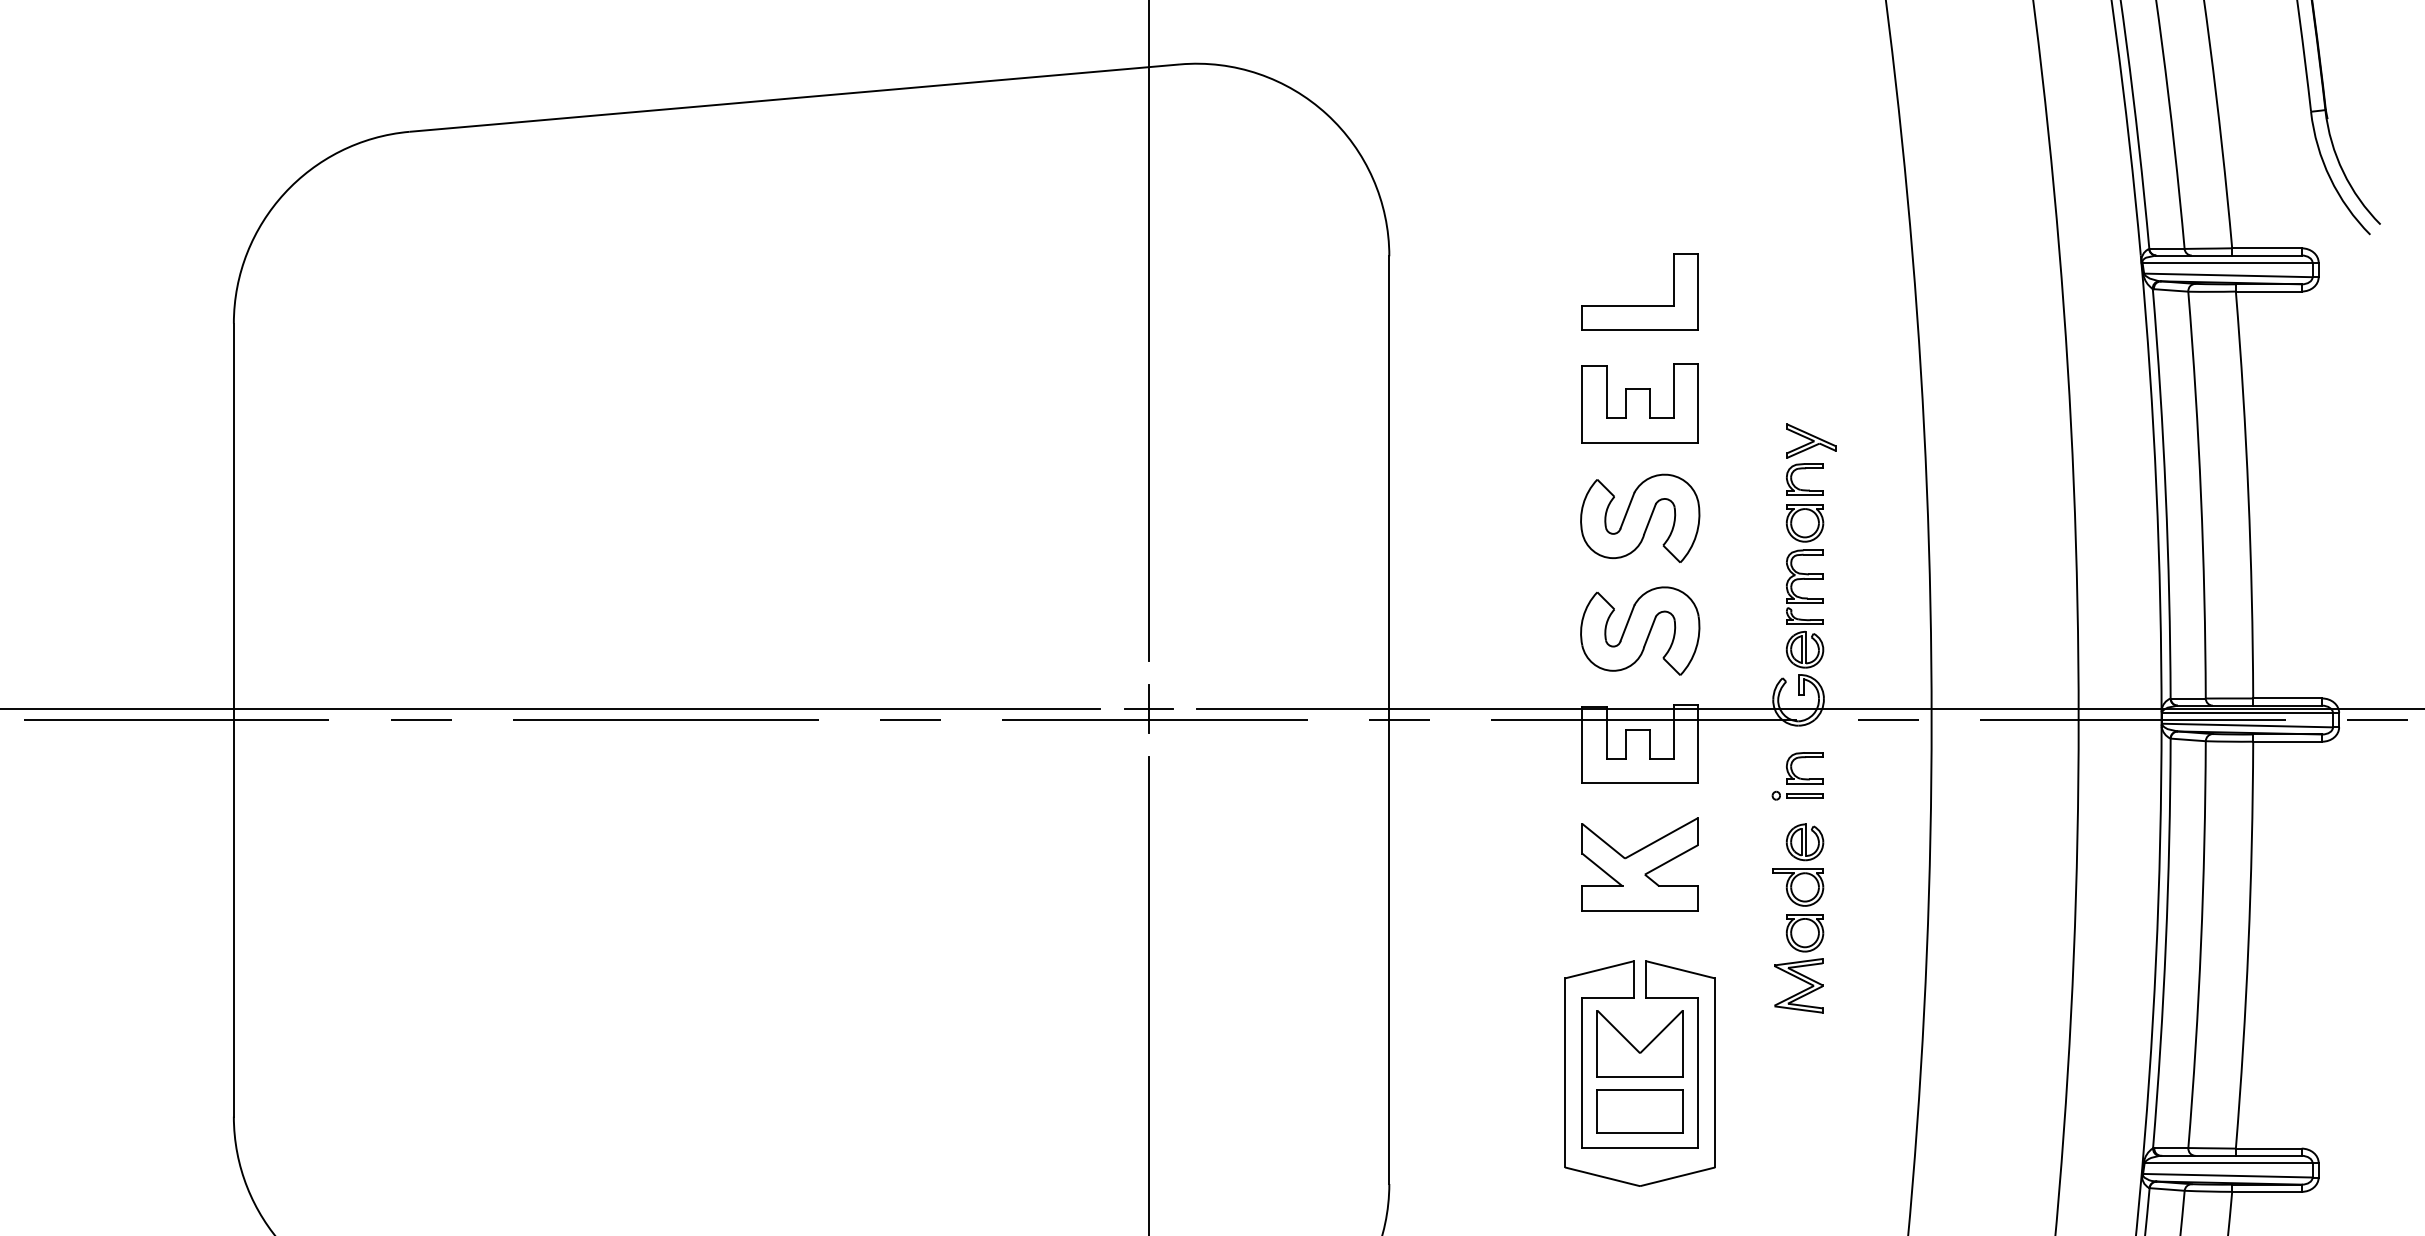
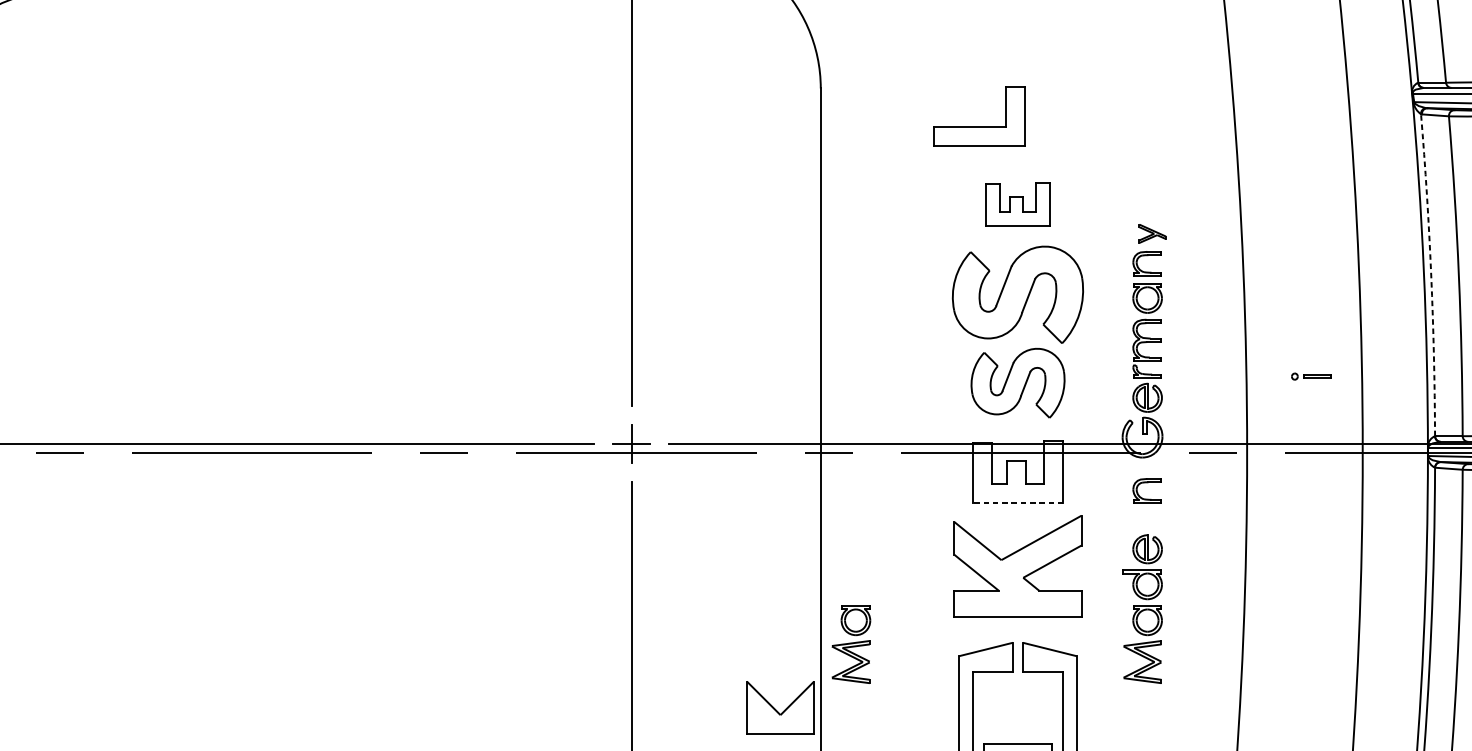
part: (1639, 305) -> (978, 127), moved
part: (1639, 403) -> (1017, 204), size x0.7
part: (1811, 440) -> (1152, 233), size x0.7
arc: (2165, 493) -> (1431, 275), solid -> dashed
part: (1640, 517) -> (1018, 293), size x1.4
line: (1640, 783) -> (1018, 503), solid -> dashed
part: (1797, 795) -> (1311, 376), moved
part: (1639, 864) -> (1017, 566), size x1.4
part: (1428, 963) -> (851, 644), added
part: (1639, 1043) -> (780, 707), moved

